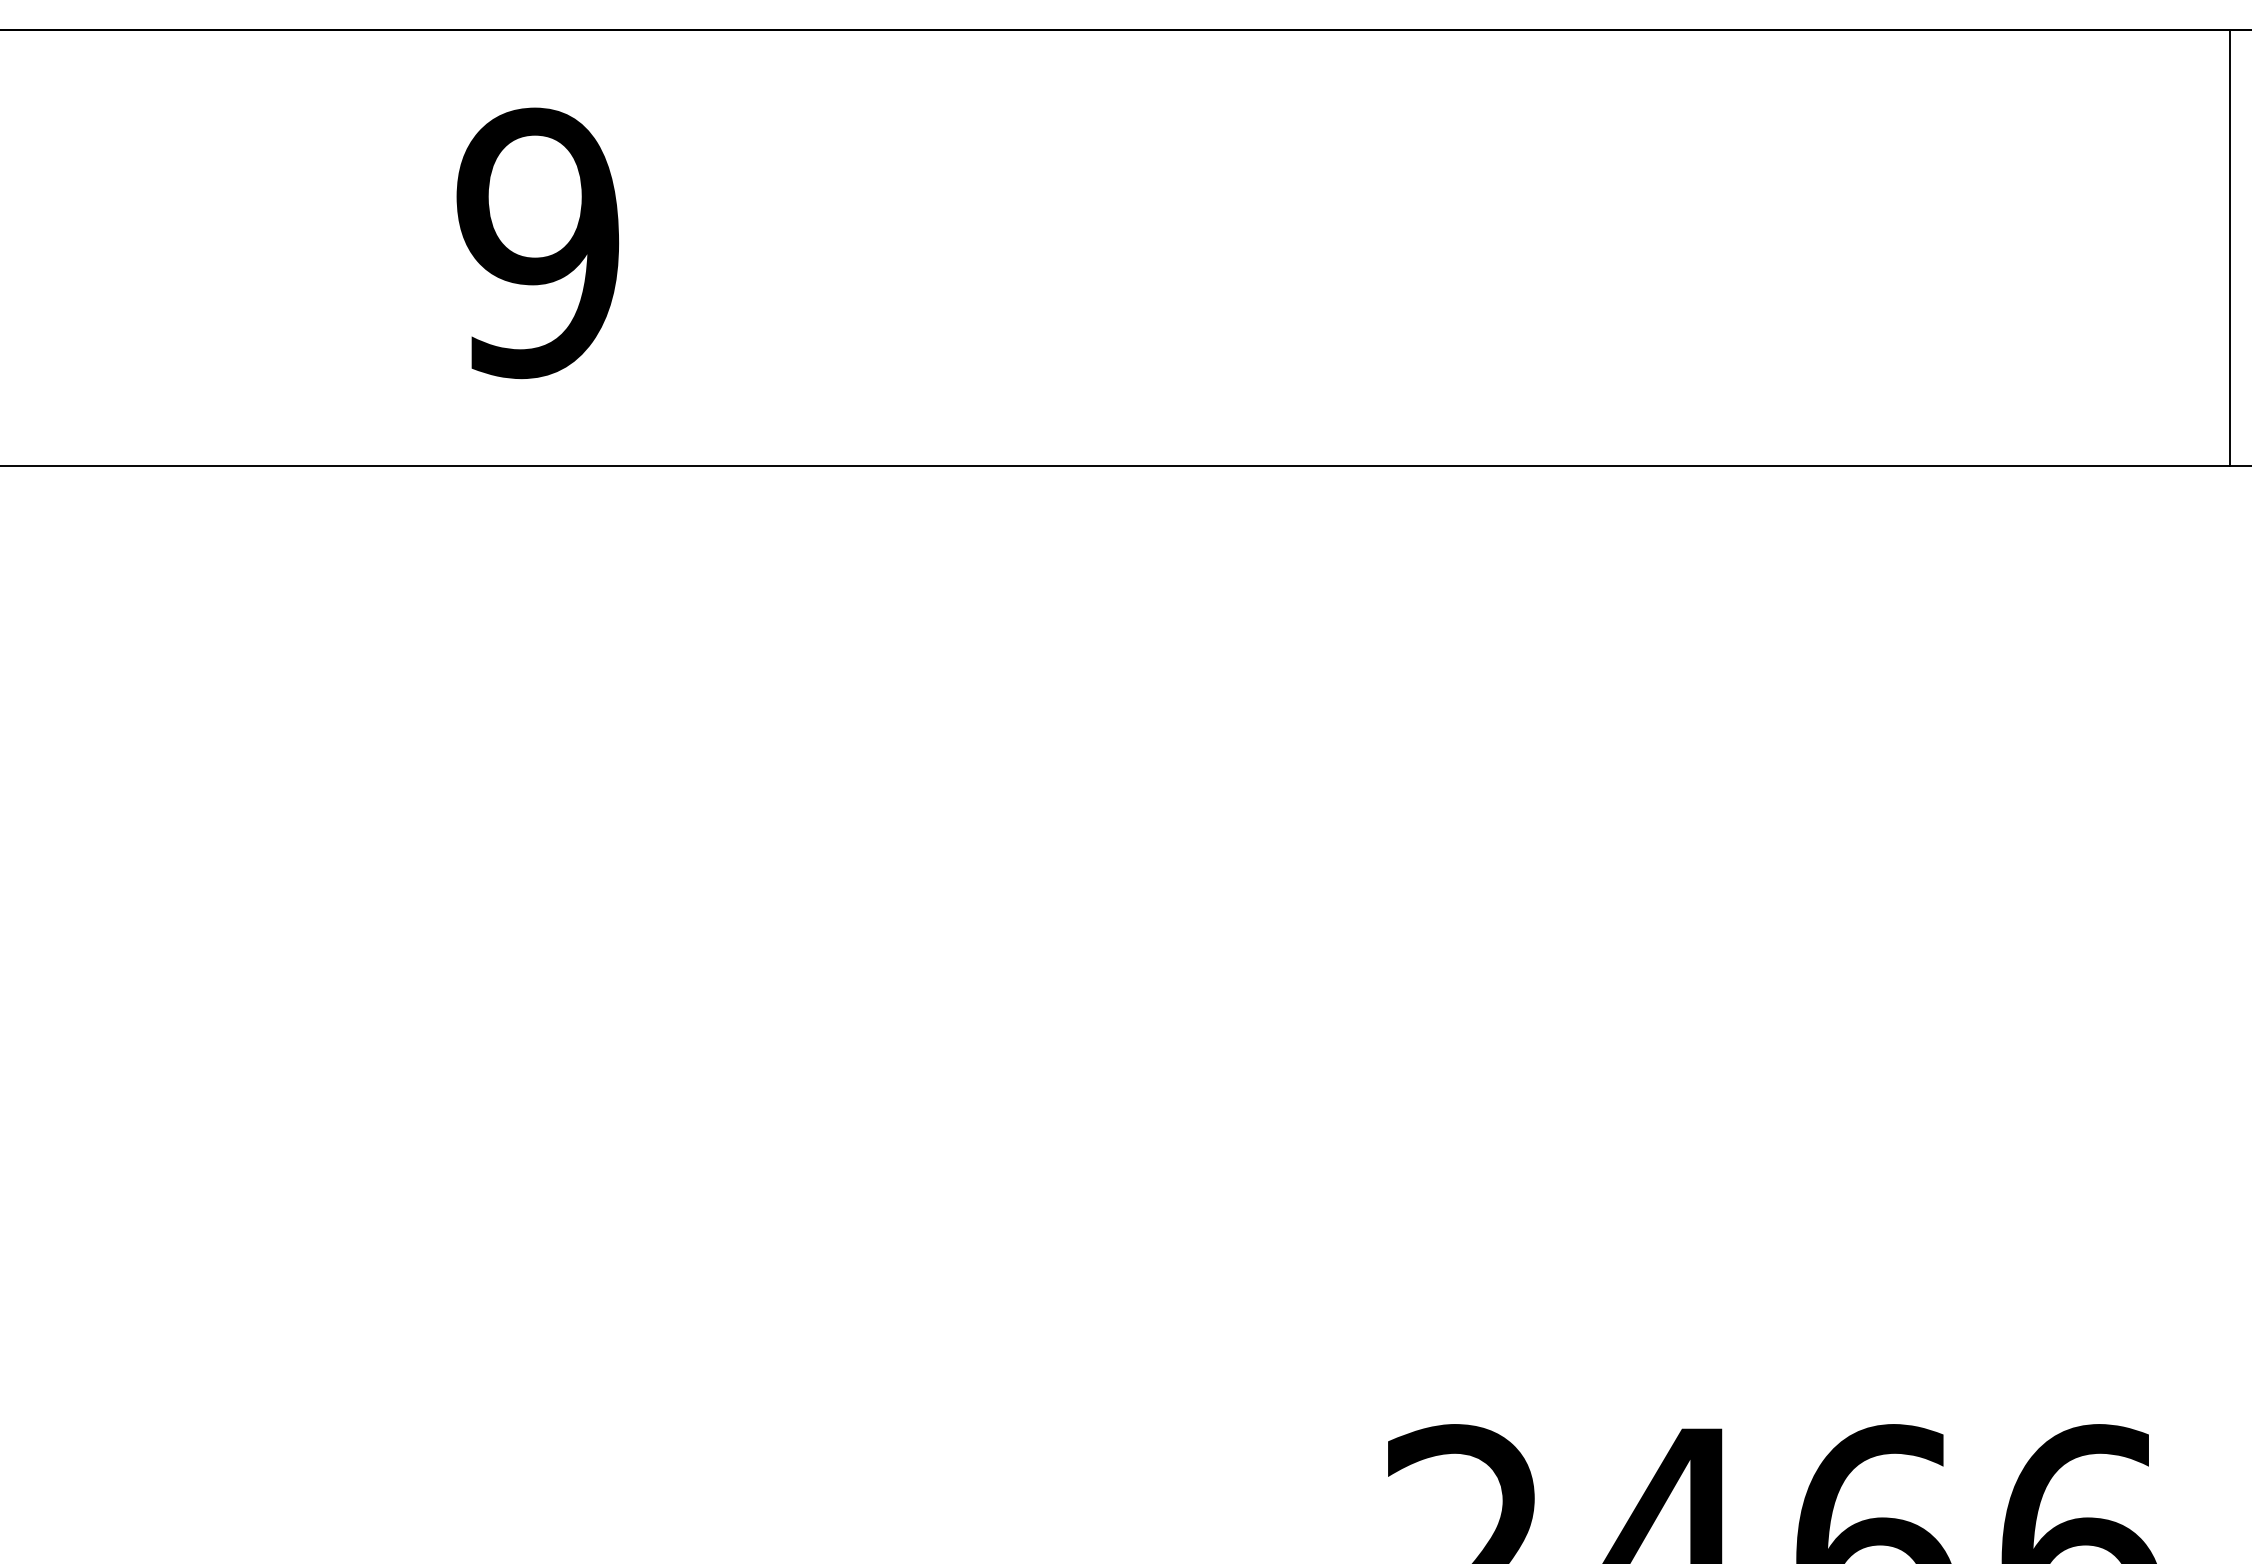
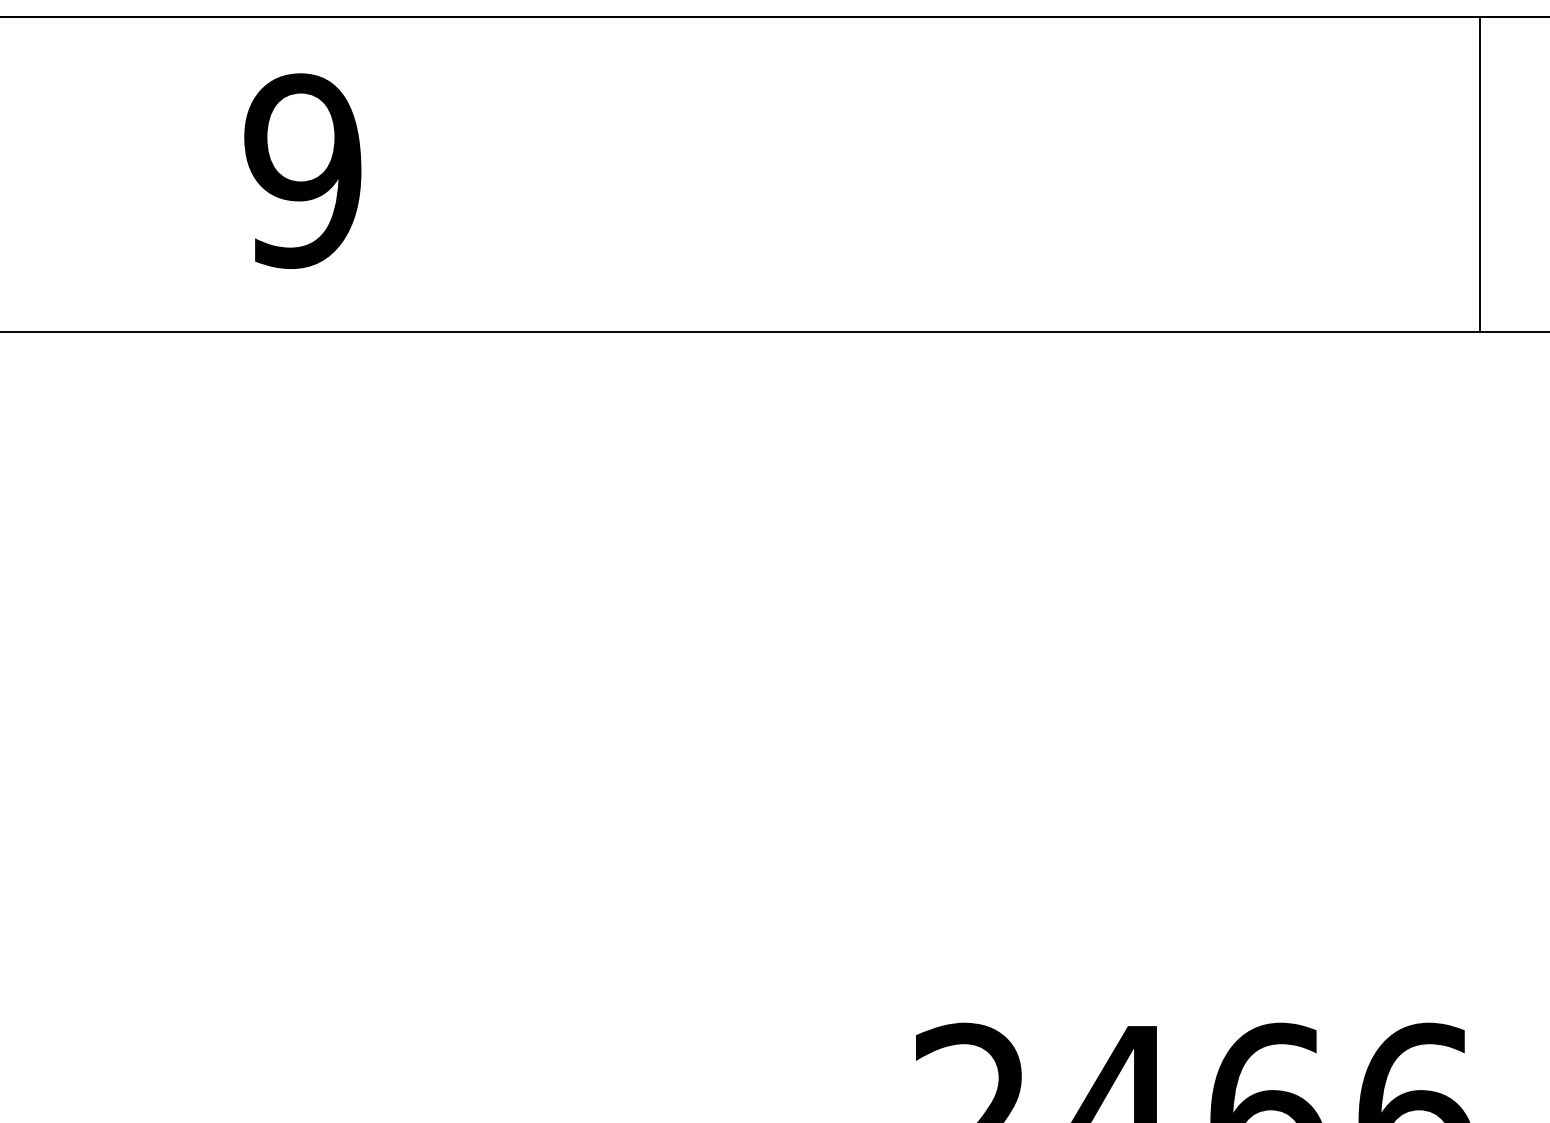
line: (2229, 247) -> (1479, 174), moved

